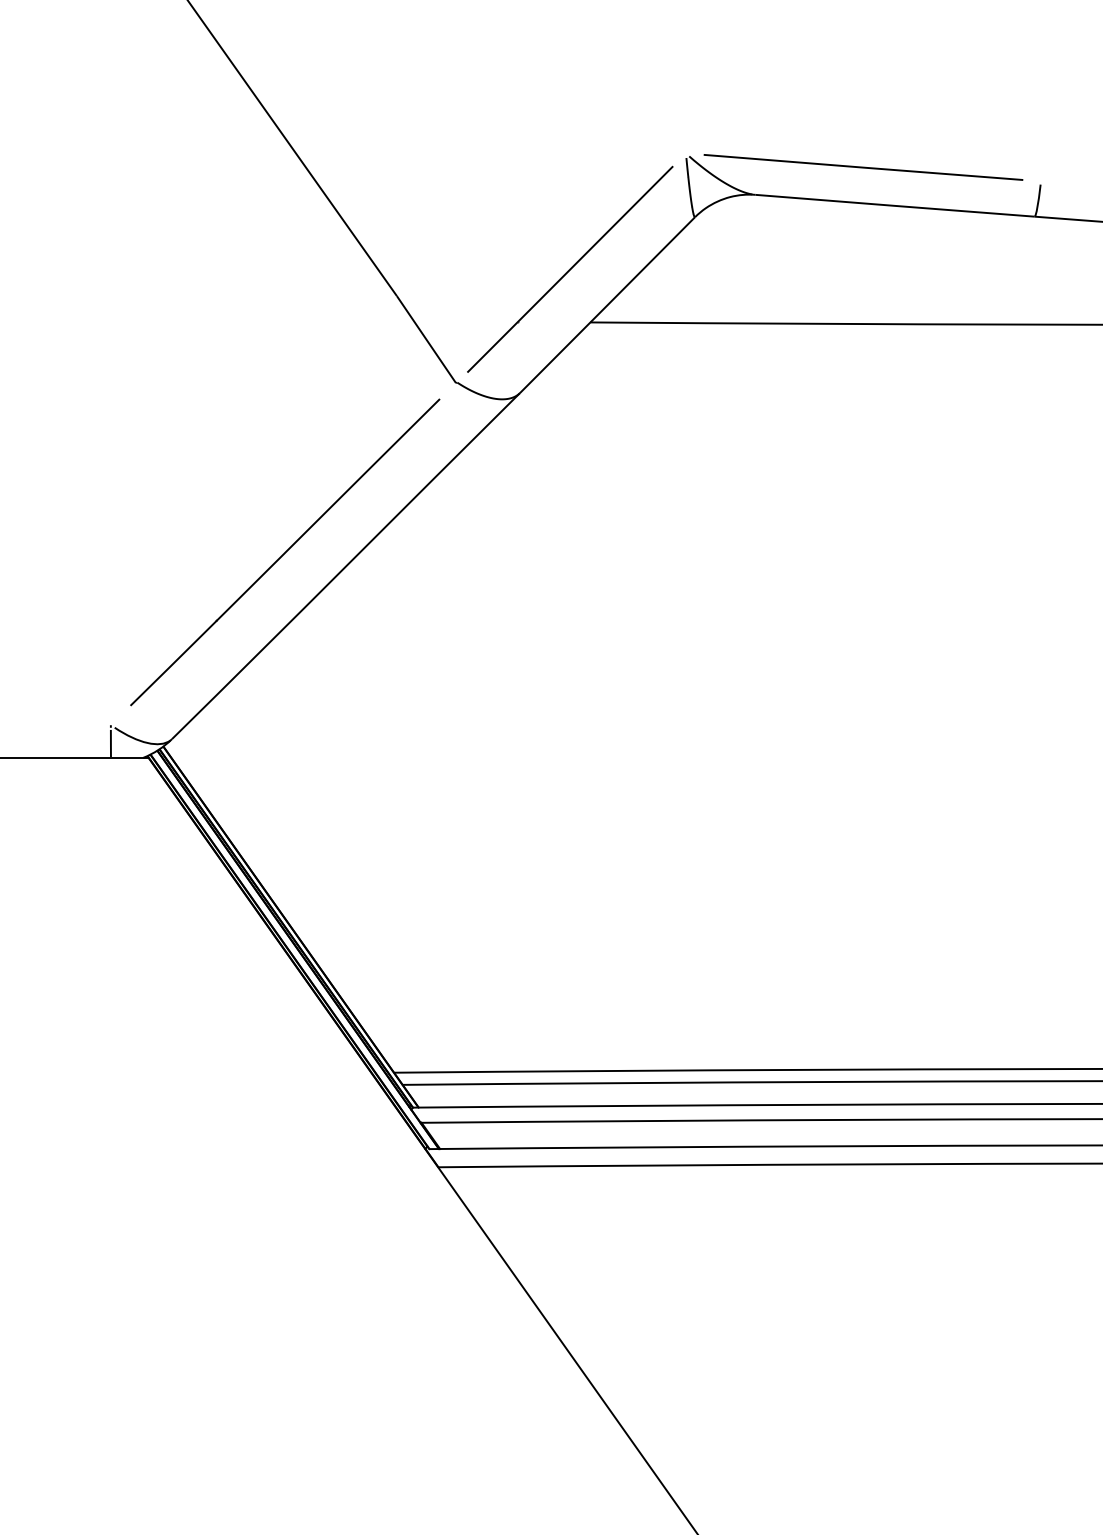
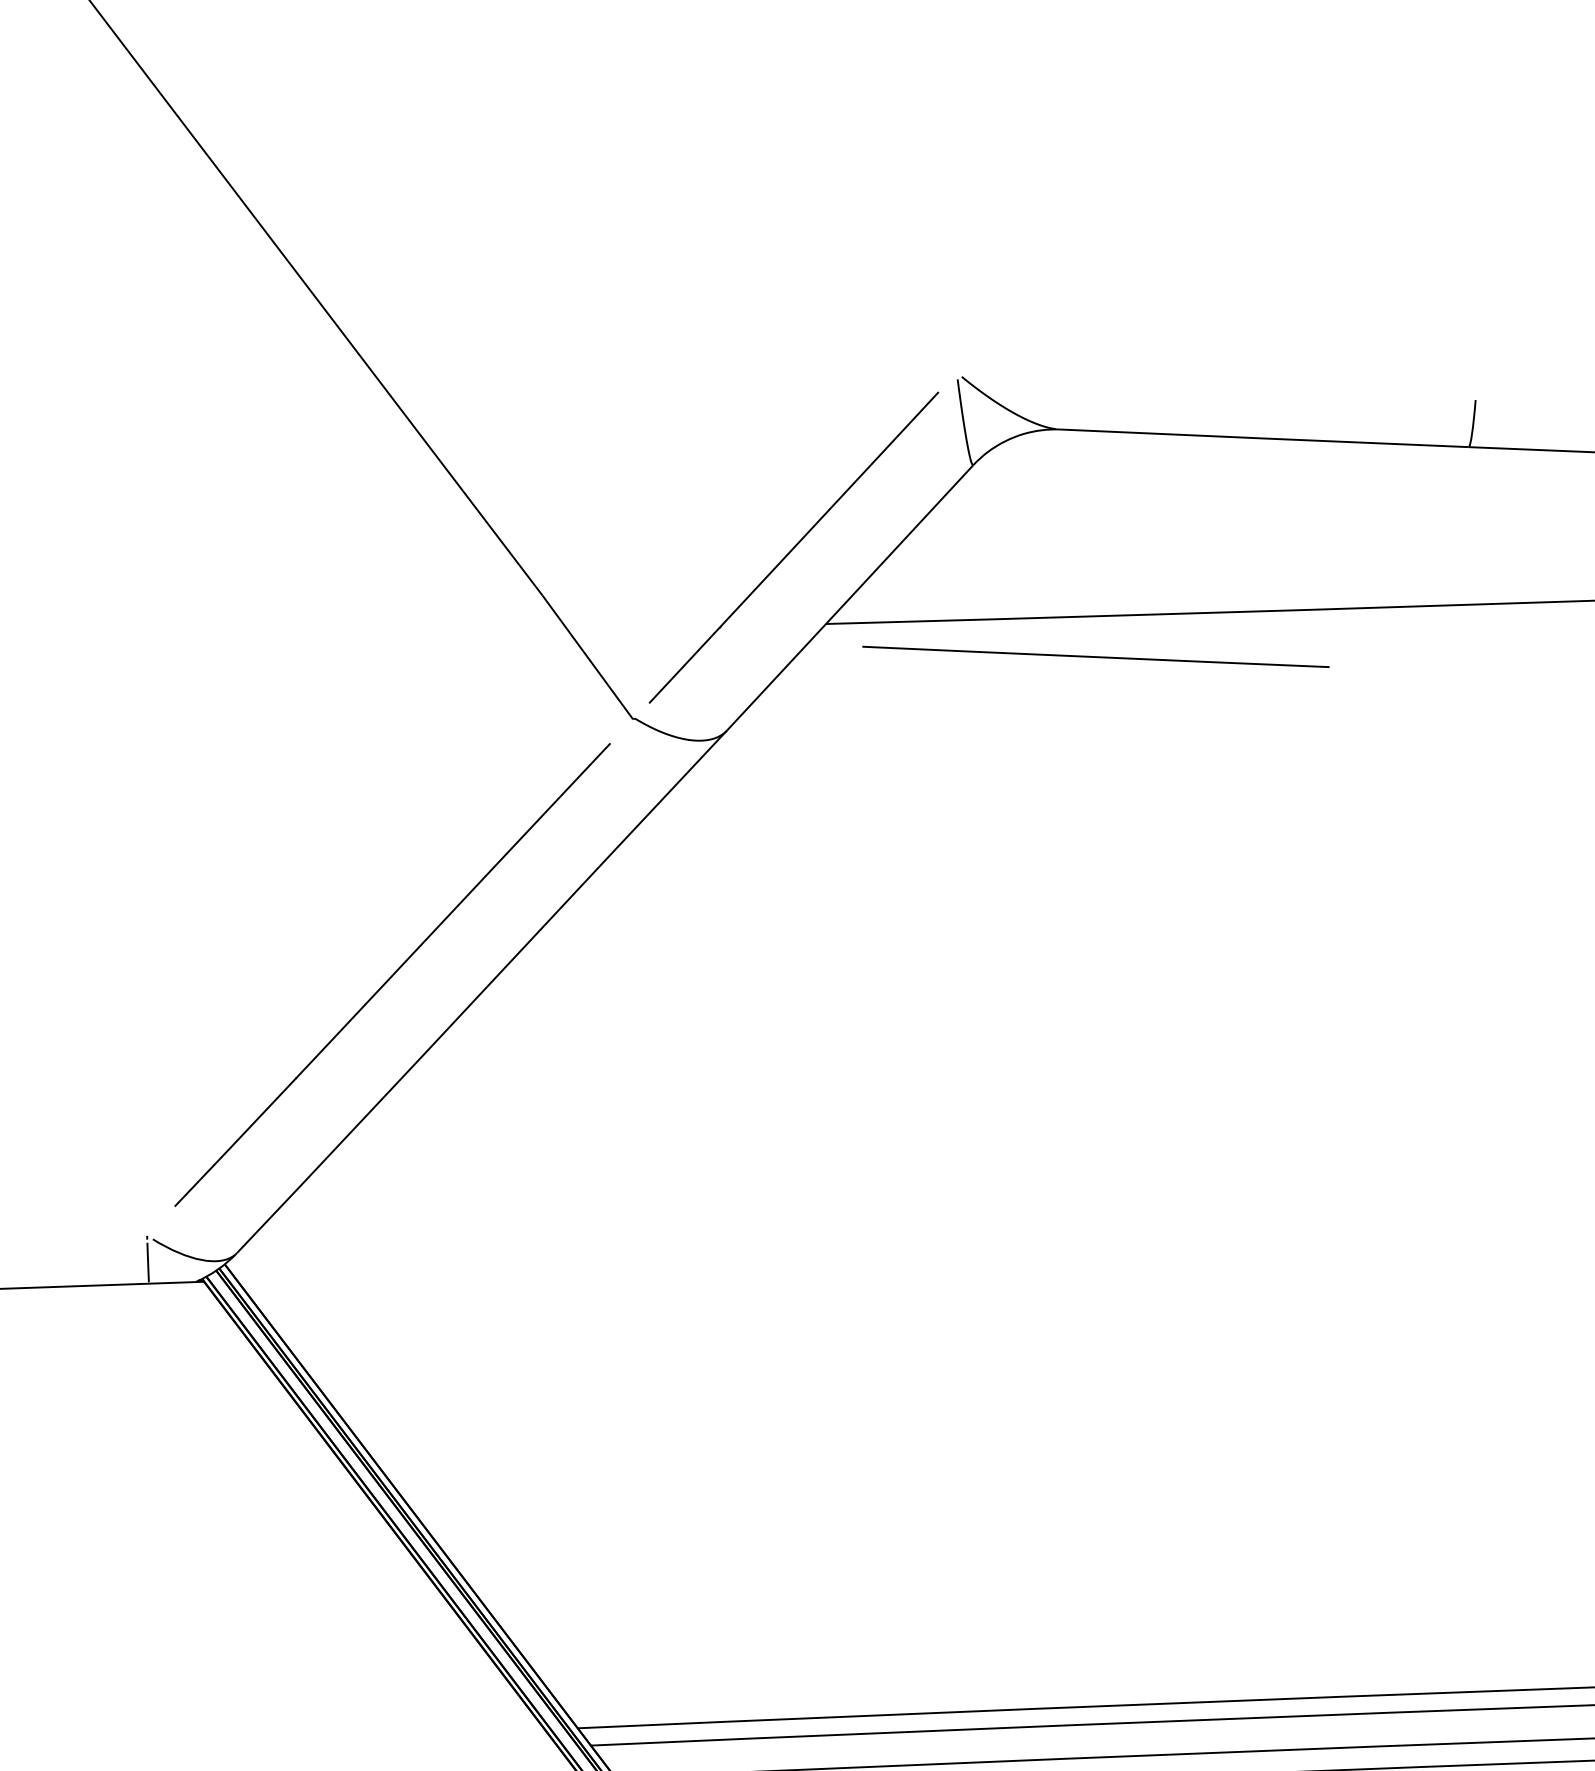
line: (863, 167) -> (1095, 657), moved

